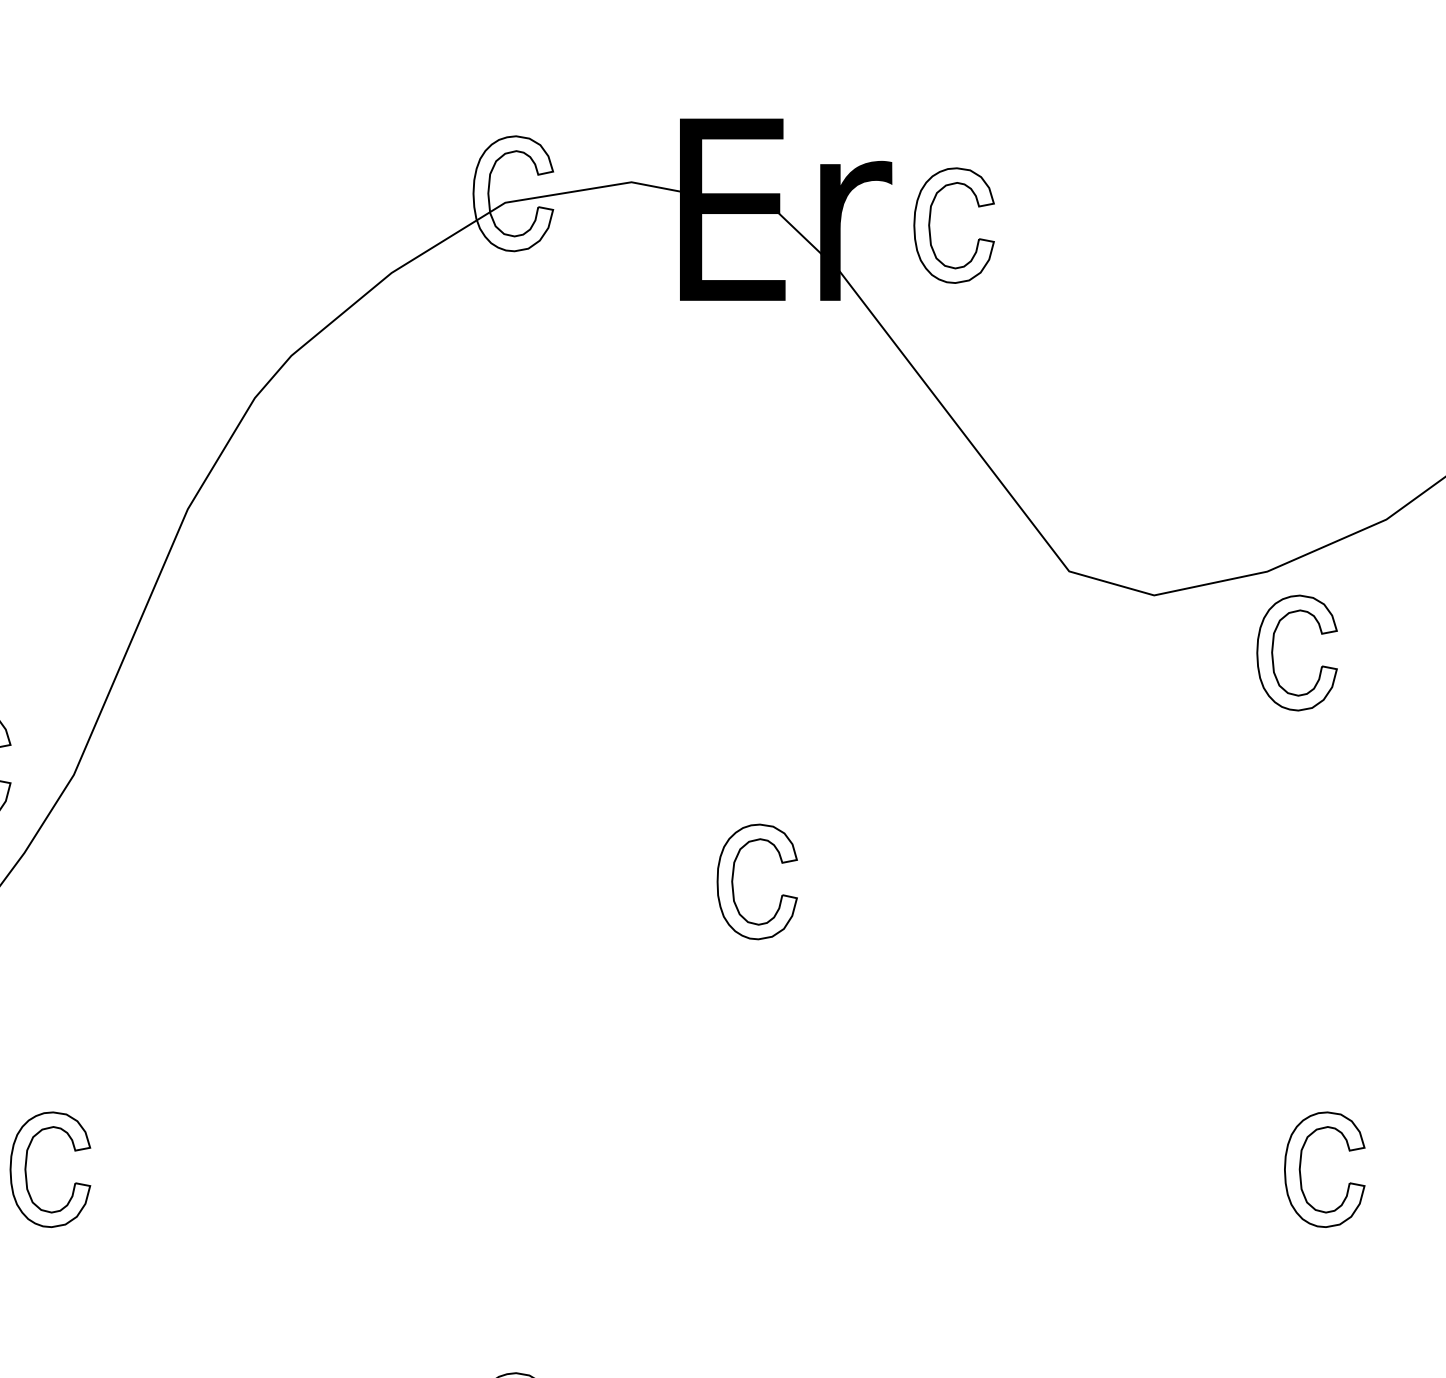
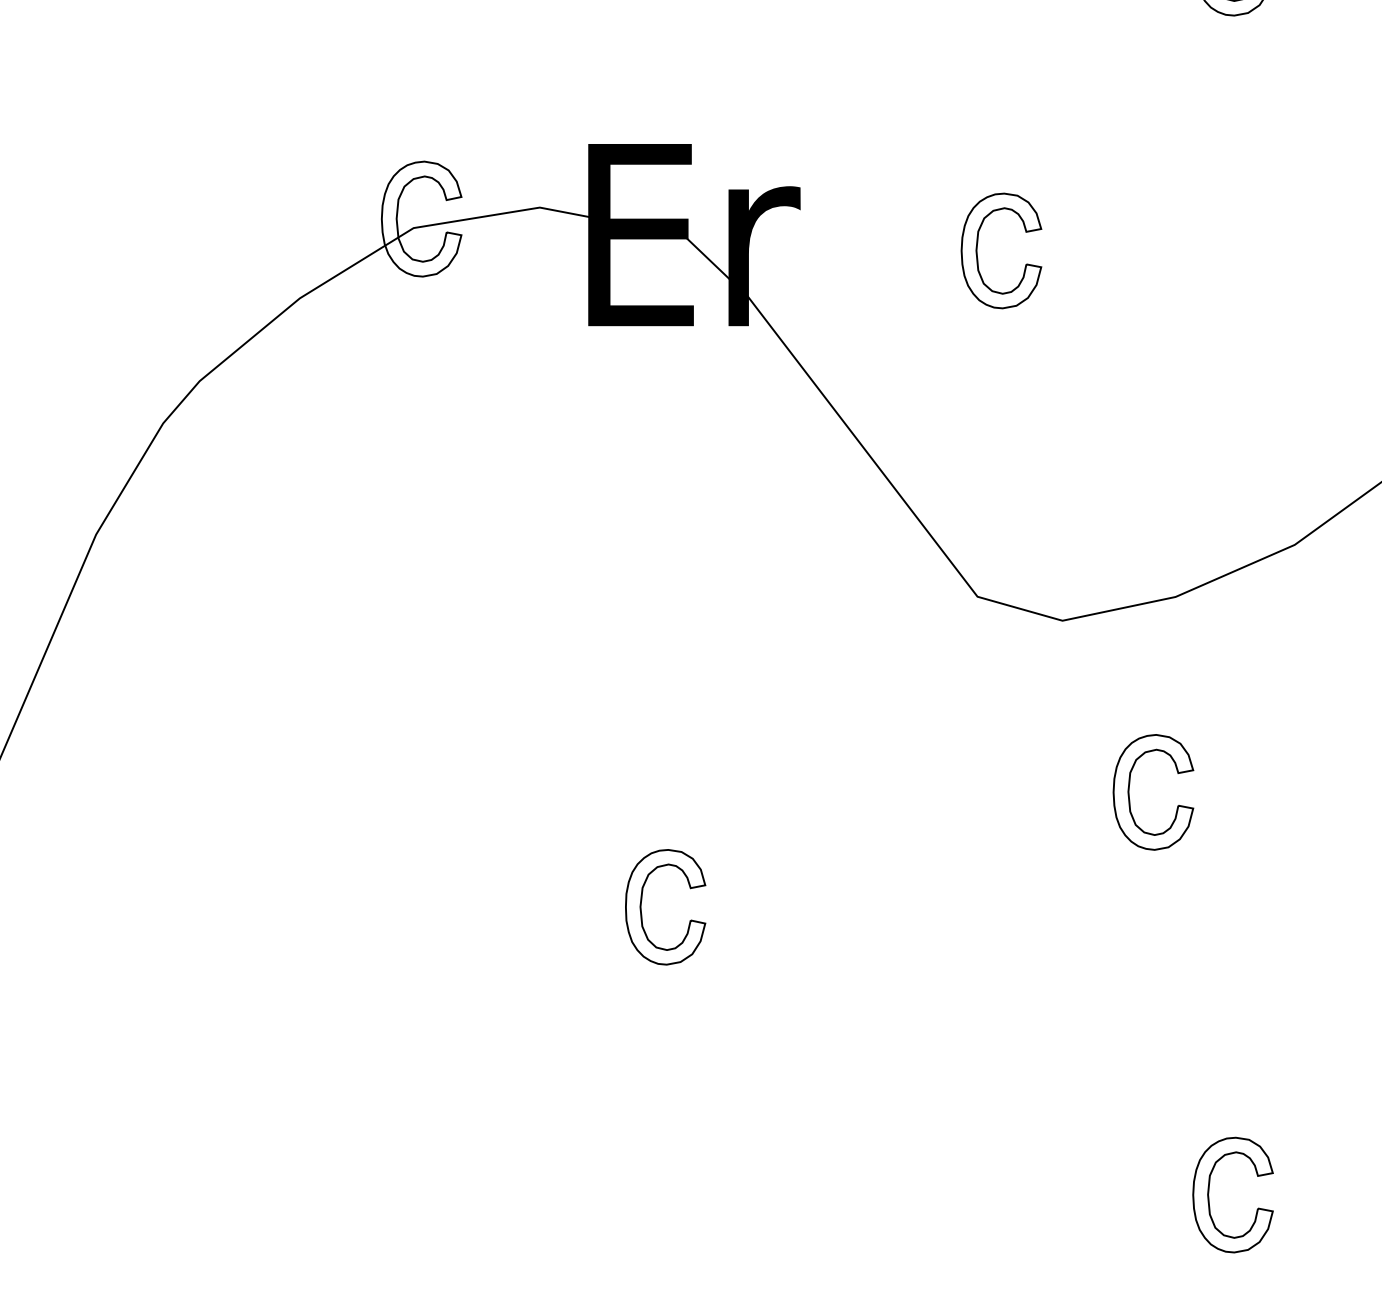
part: (930, 225) -> (977, 250), moved
part: (1273, 651) -> (1129, 790), moved

